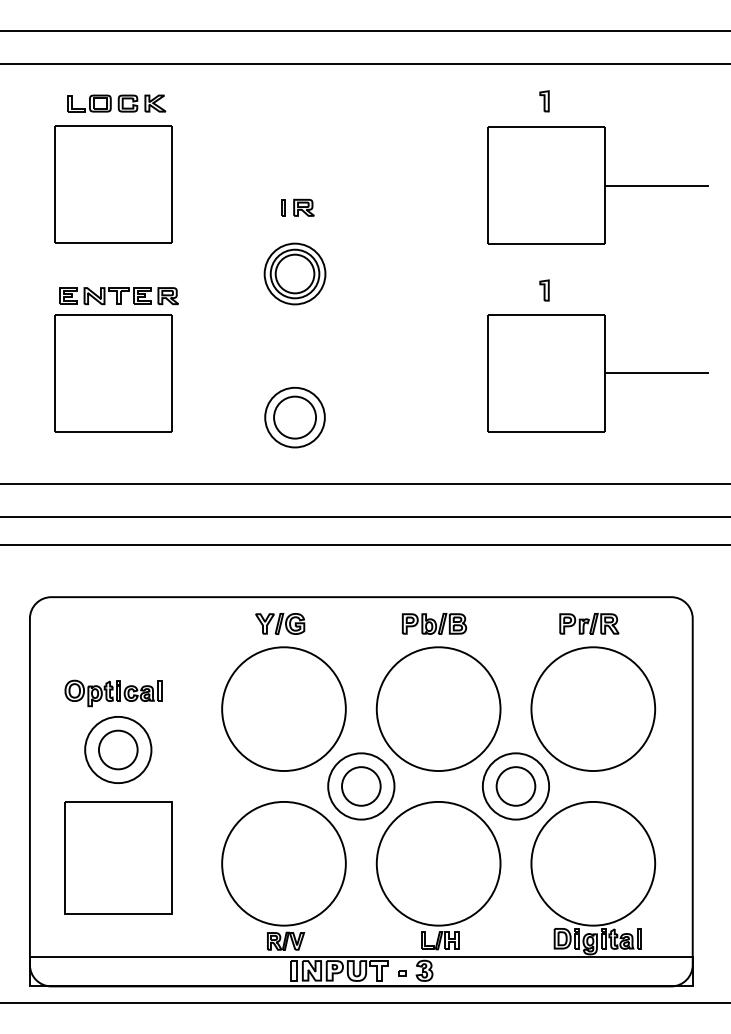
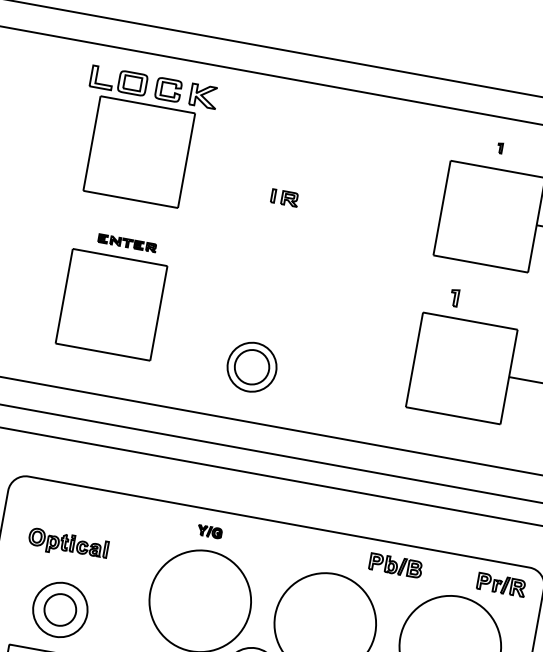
part: (544, 101) -> (500, 148), size x0.6
part: (116, 103) -> (153, 87), size x1.6
part: (294, 273) -> (272, 250), removed
part: (544, 290) -> (454, 297), moved
part: (118, 296) -> (127, 243), size x0.6
part: (280, 623) -> (210, 531), size x0.6
part: (434, 623) -> (395, 565), moved
part: (589, 623) -> (501, 584), moved
part: (113, 693) -> (68, 544), moved

